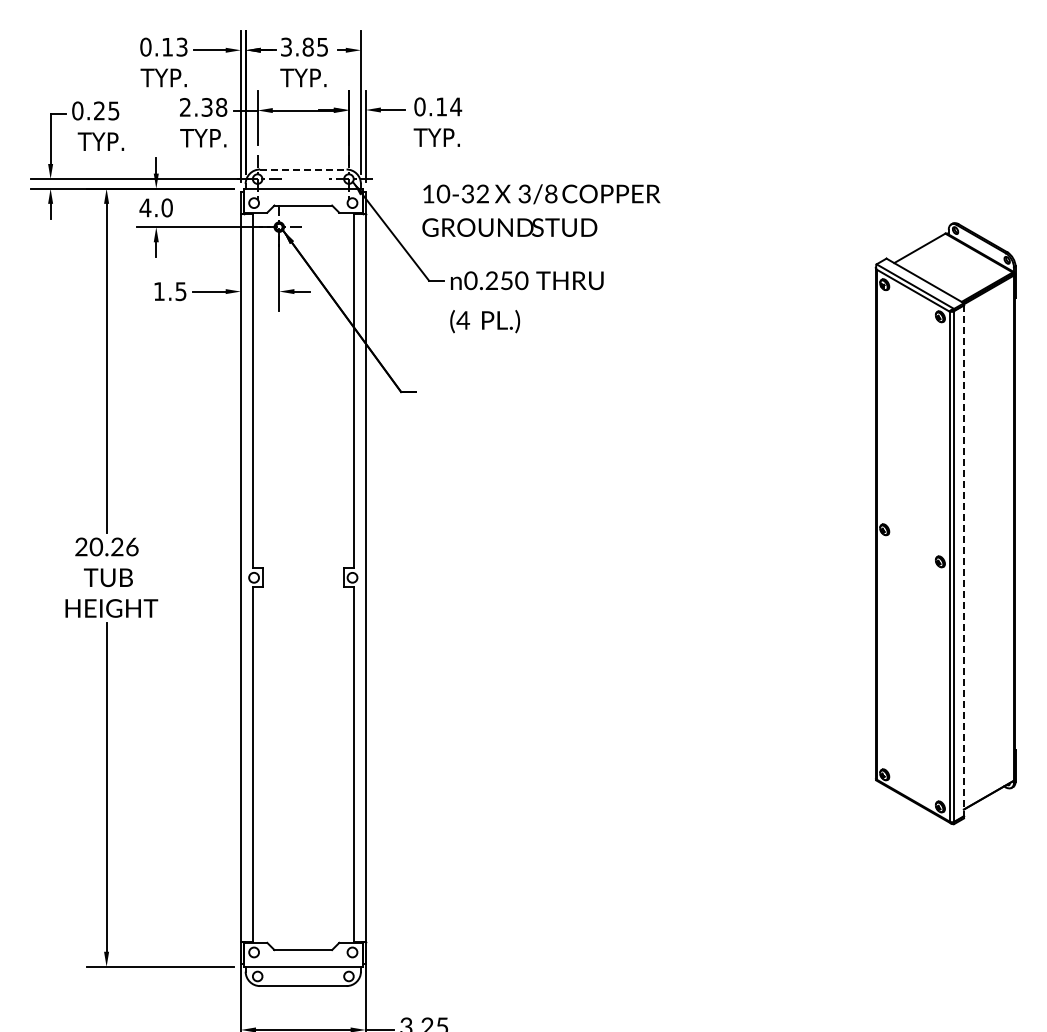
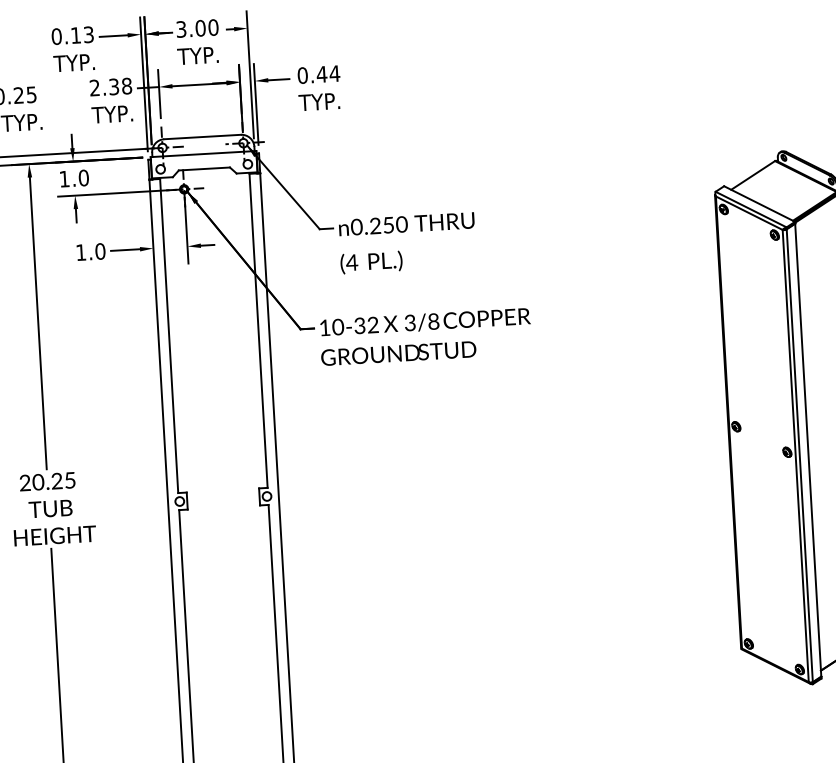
text: (315, 46) -> (207, 27), 3.85 -> 3.00
text: (441, 106) -> (321, 74), 0.14 -> 0.44
line: (303, 169) -> (202, 137), dashed -> solid
text: (145, 207) -> (64, 178), 4.0 -> 1.0
text: (541, 210) -> (425, 336), moved
text: (180, 291) -> (99, 251), 1.5 -> 1.0
text: (132, 546) -> (70, 479), 20.26 -> 20.25
line: (963, 561) -> (807, 450), dashed -> solid

